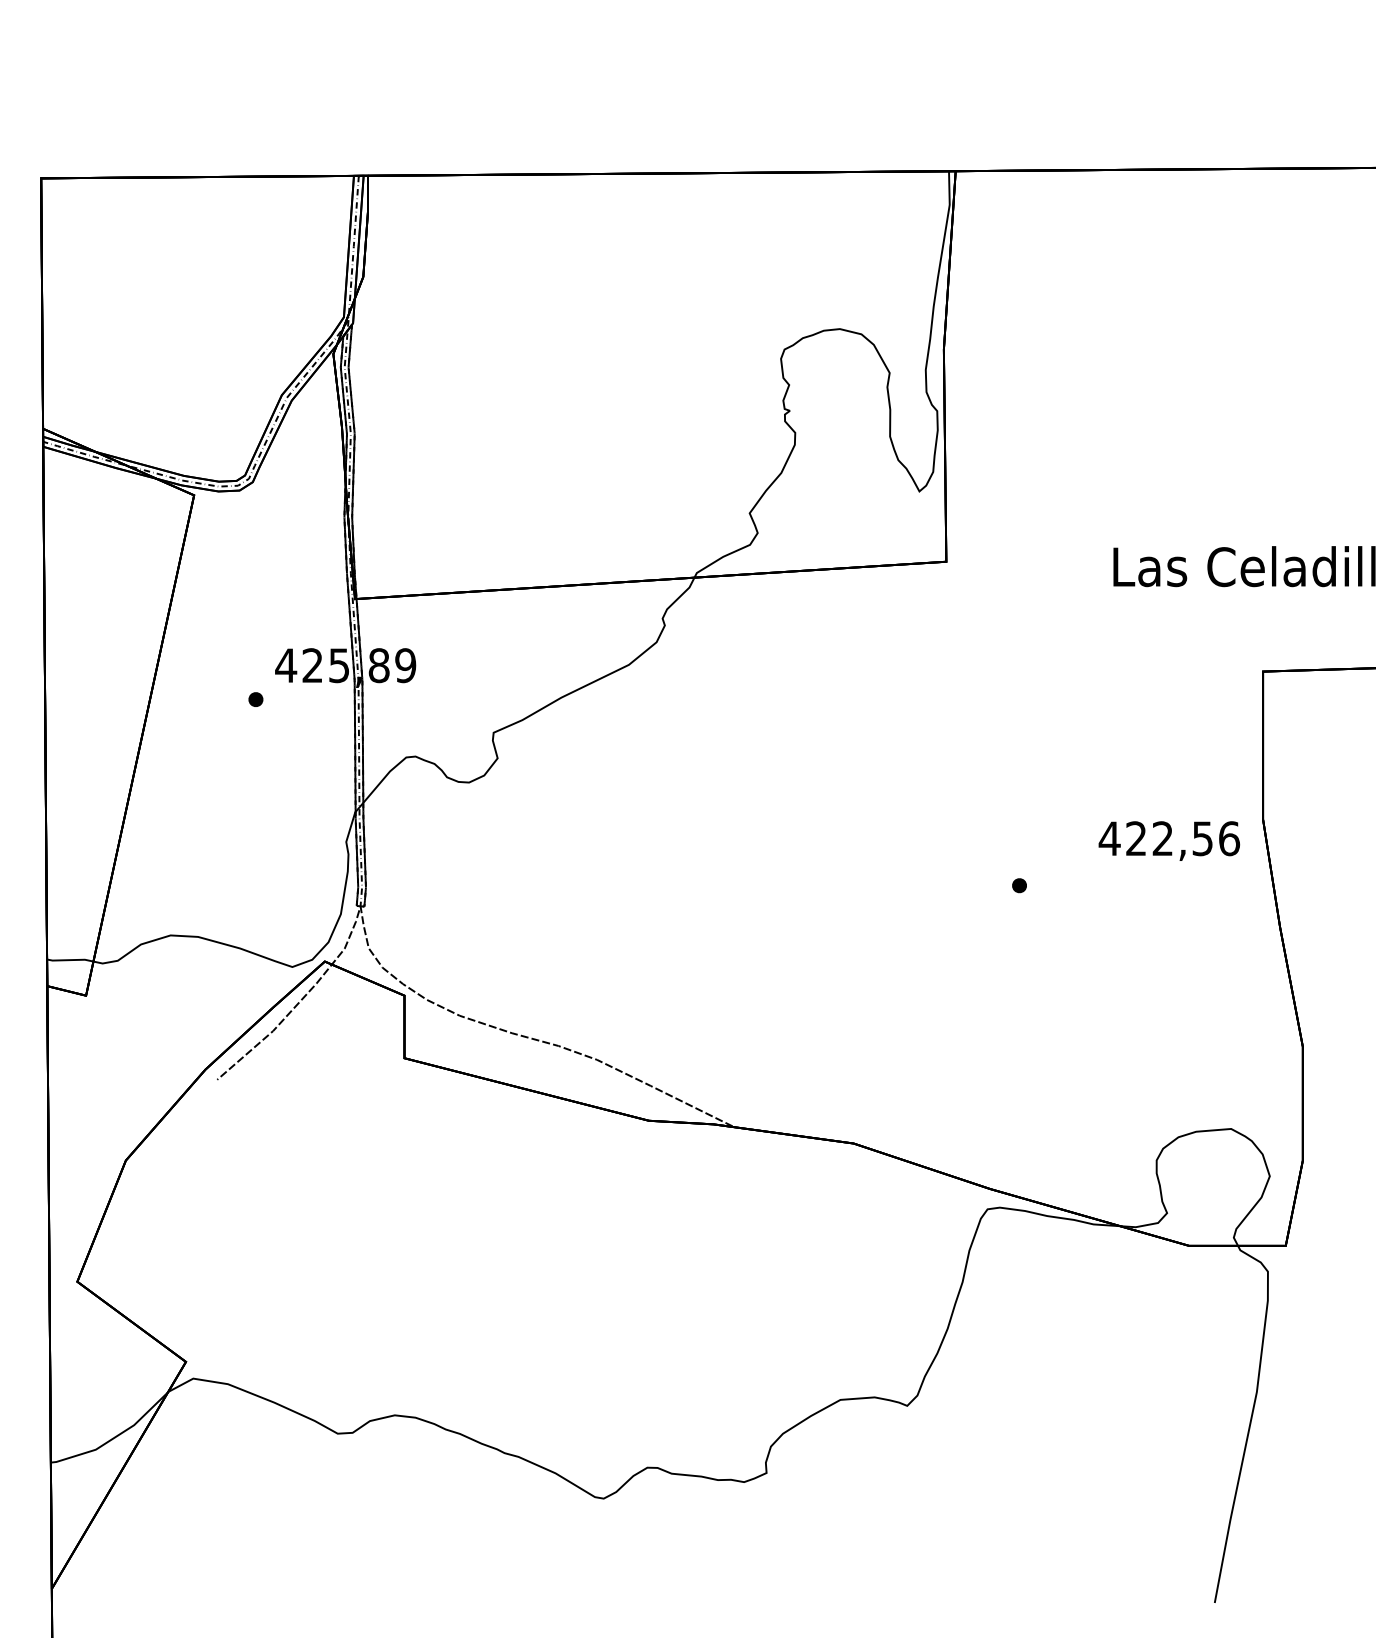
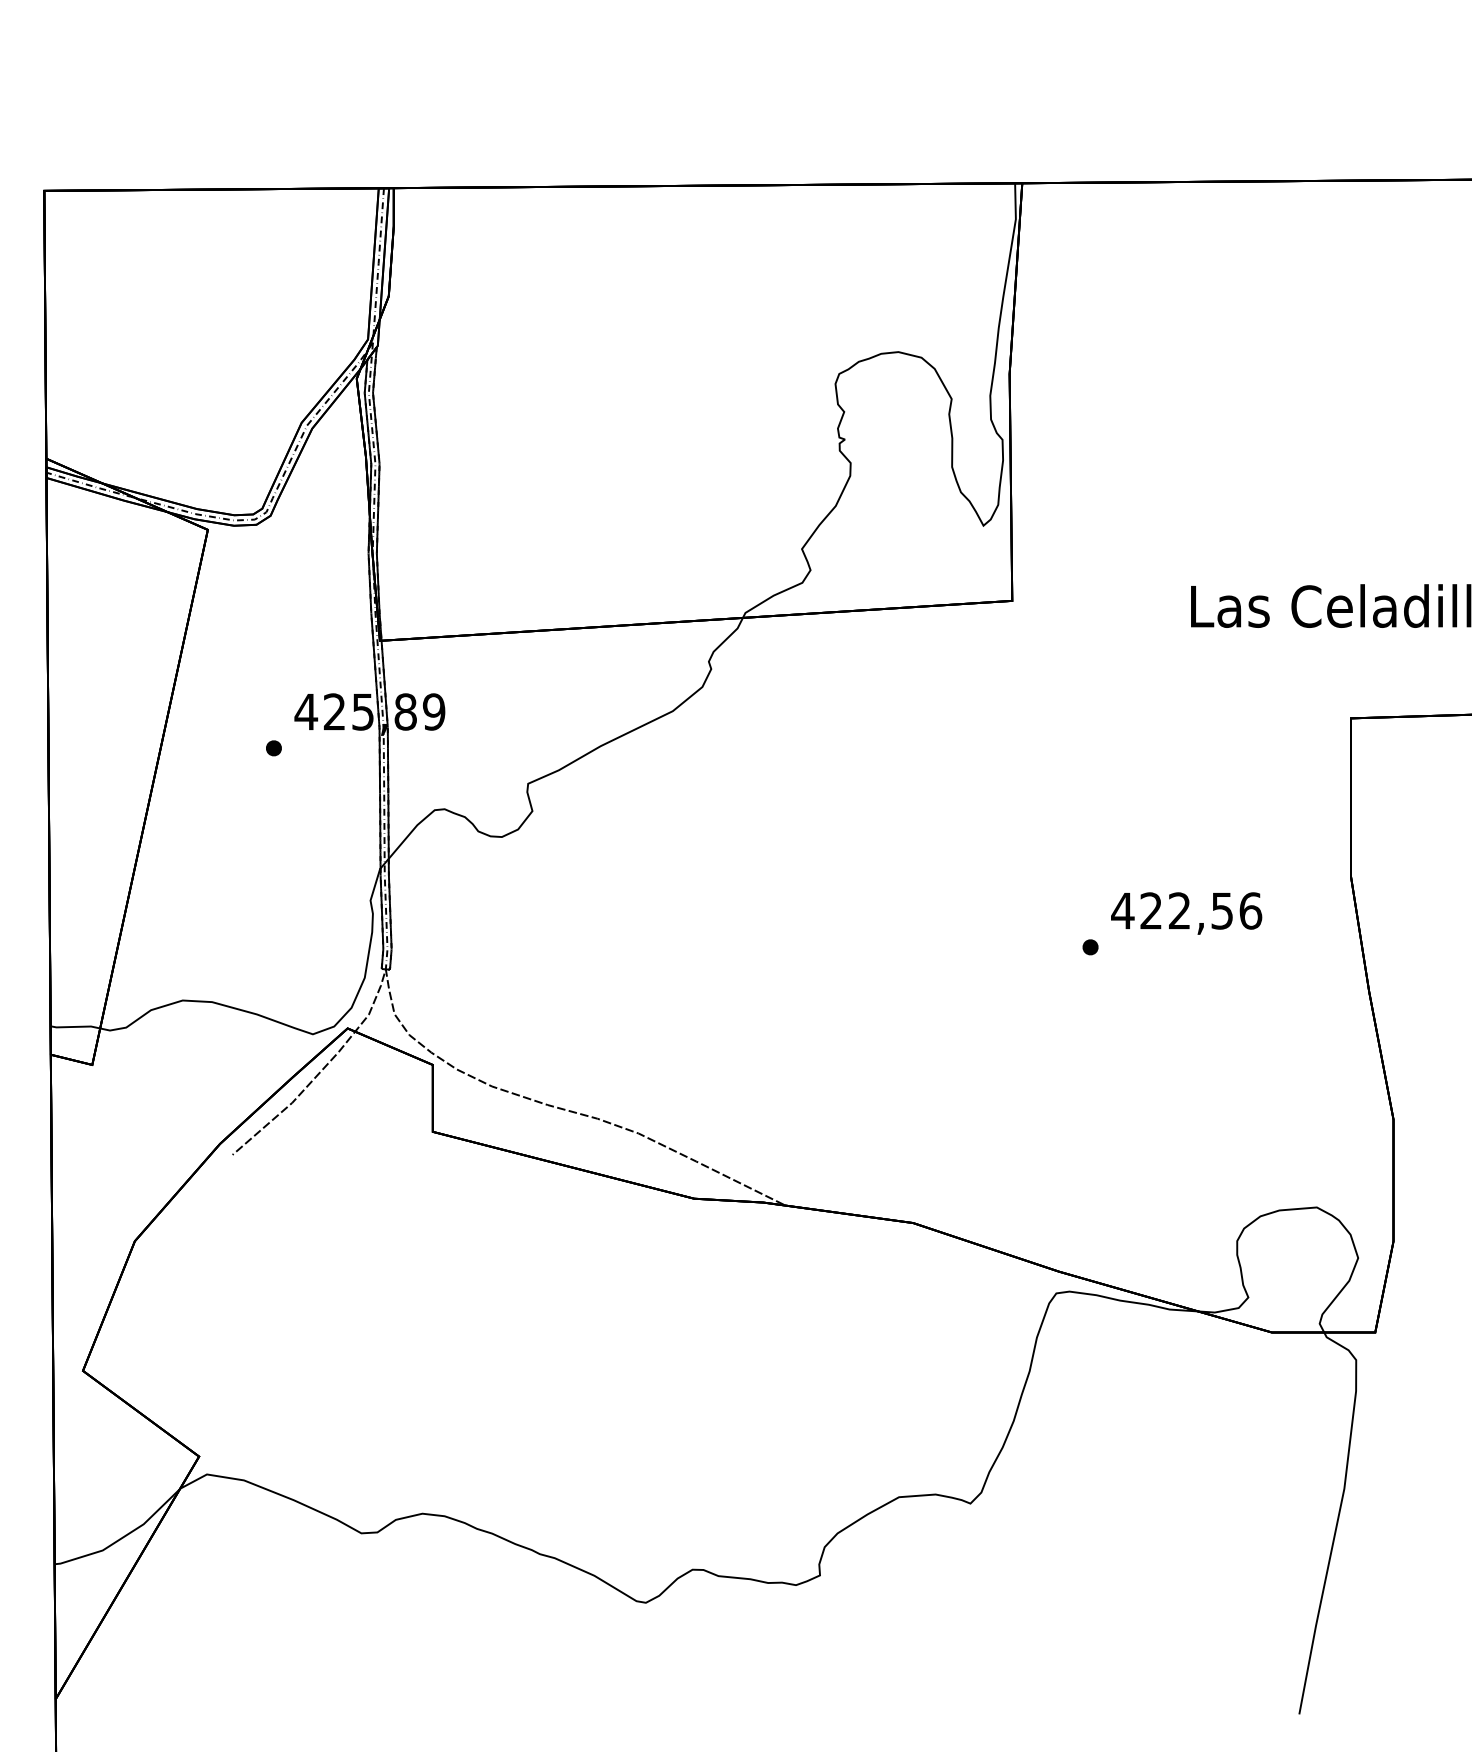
text: (1168, 840) -> (1185, 912), moved

